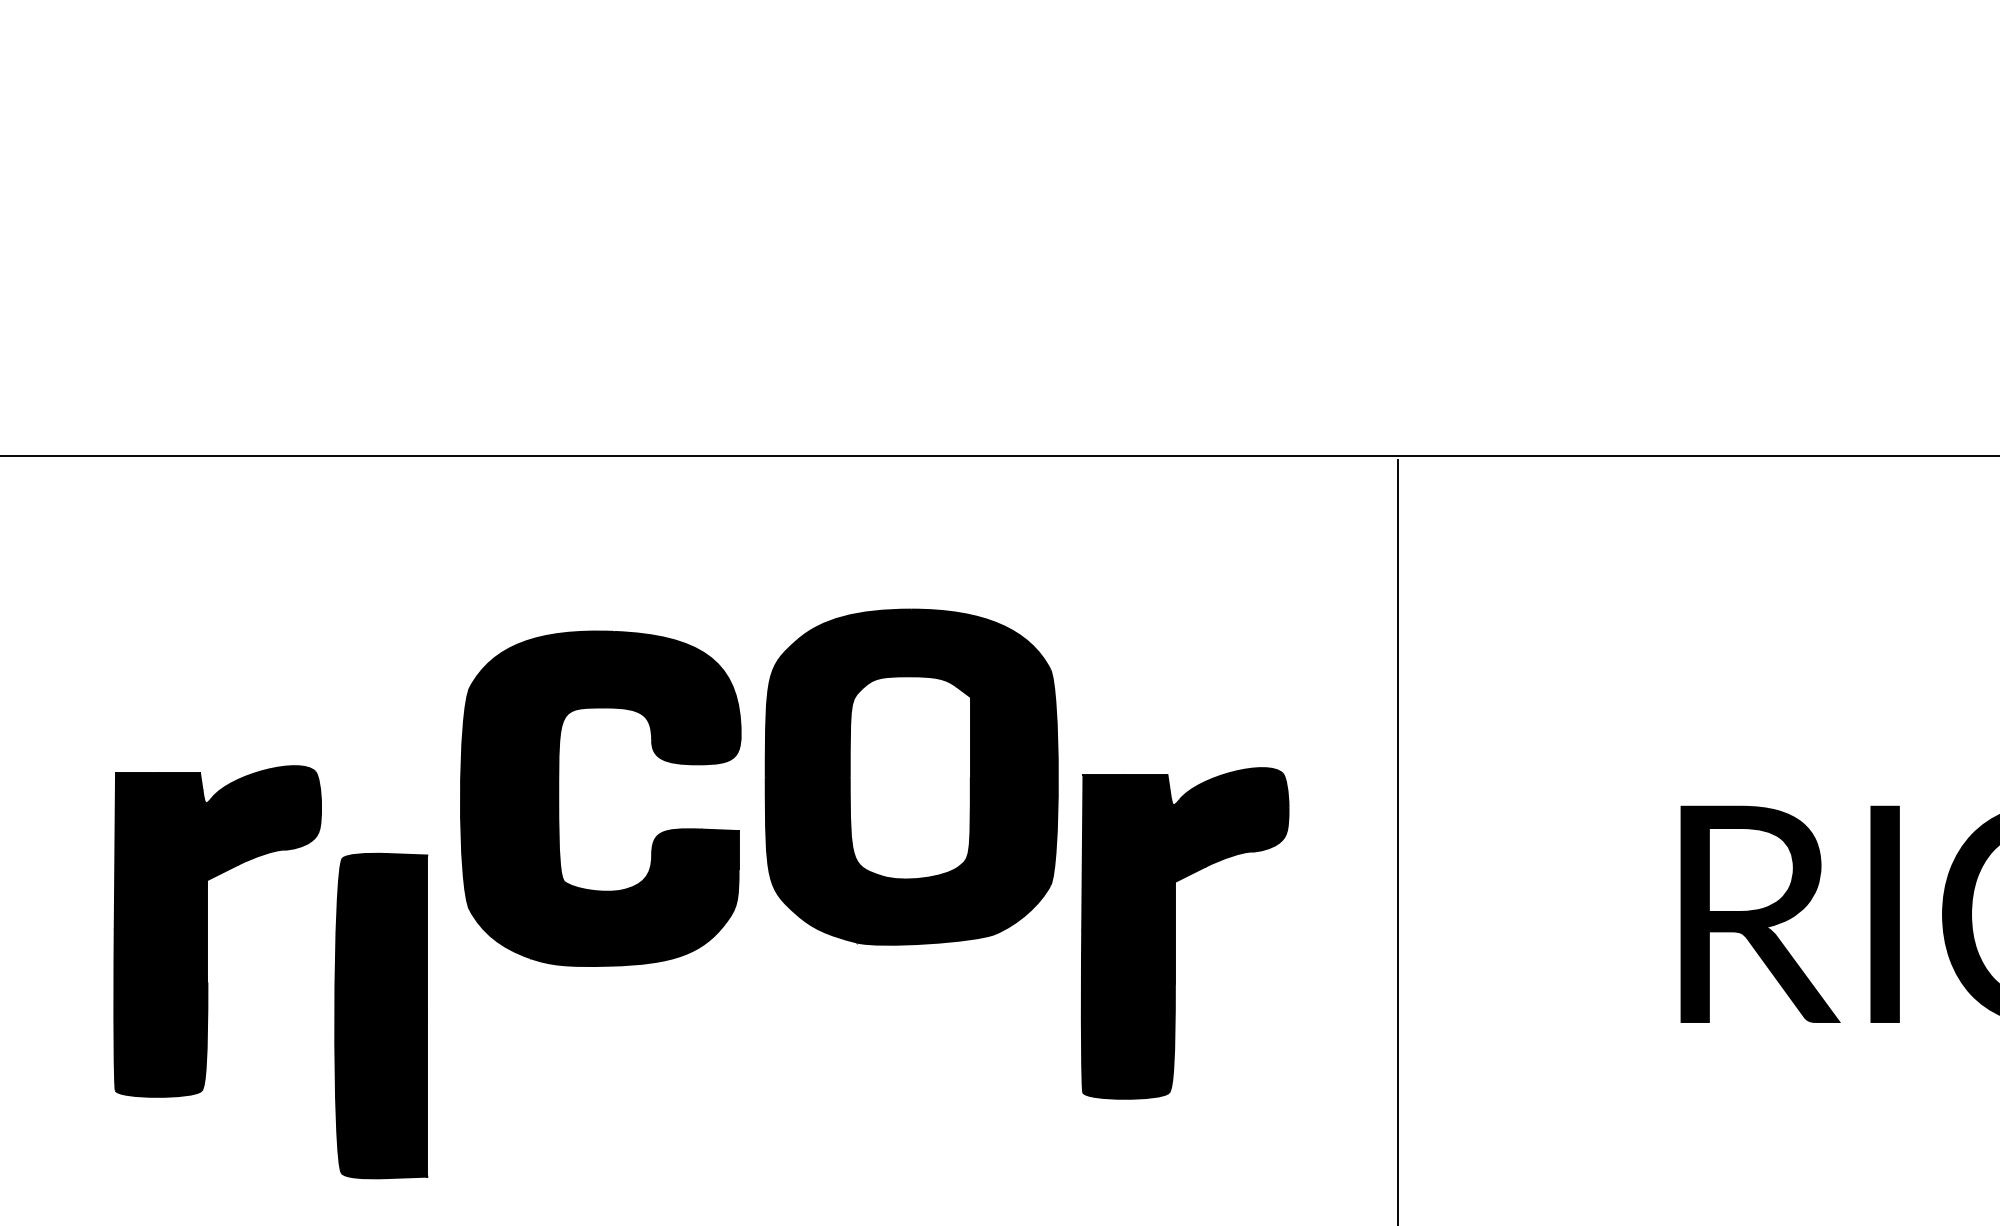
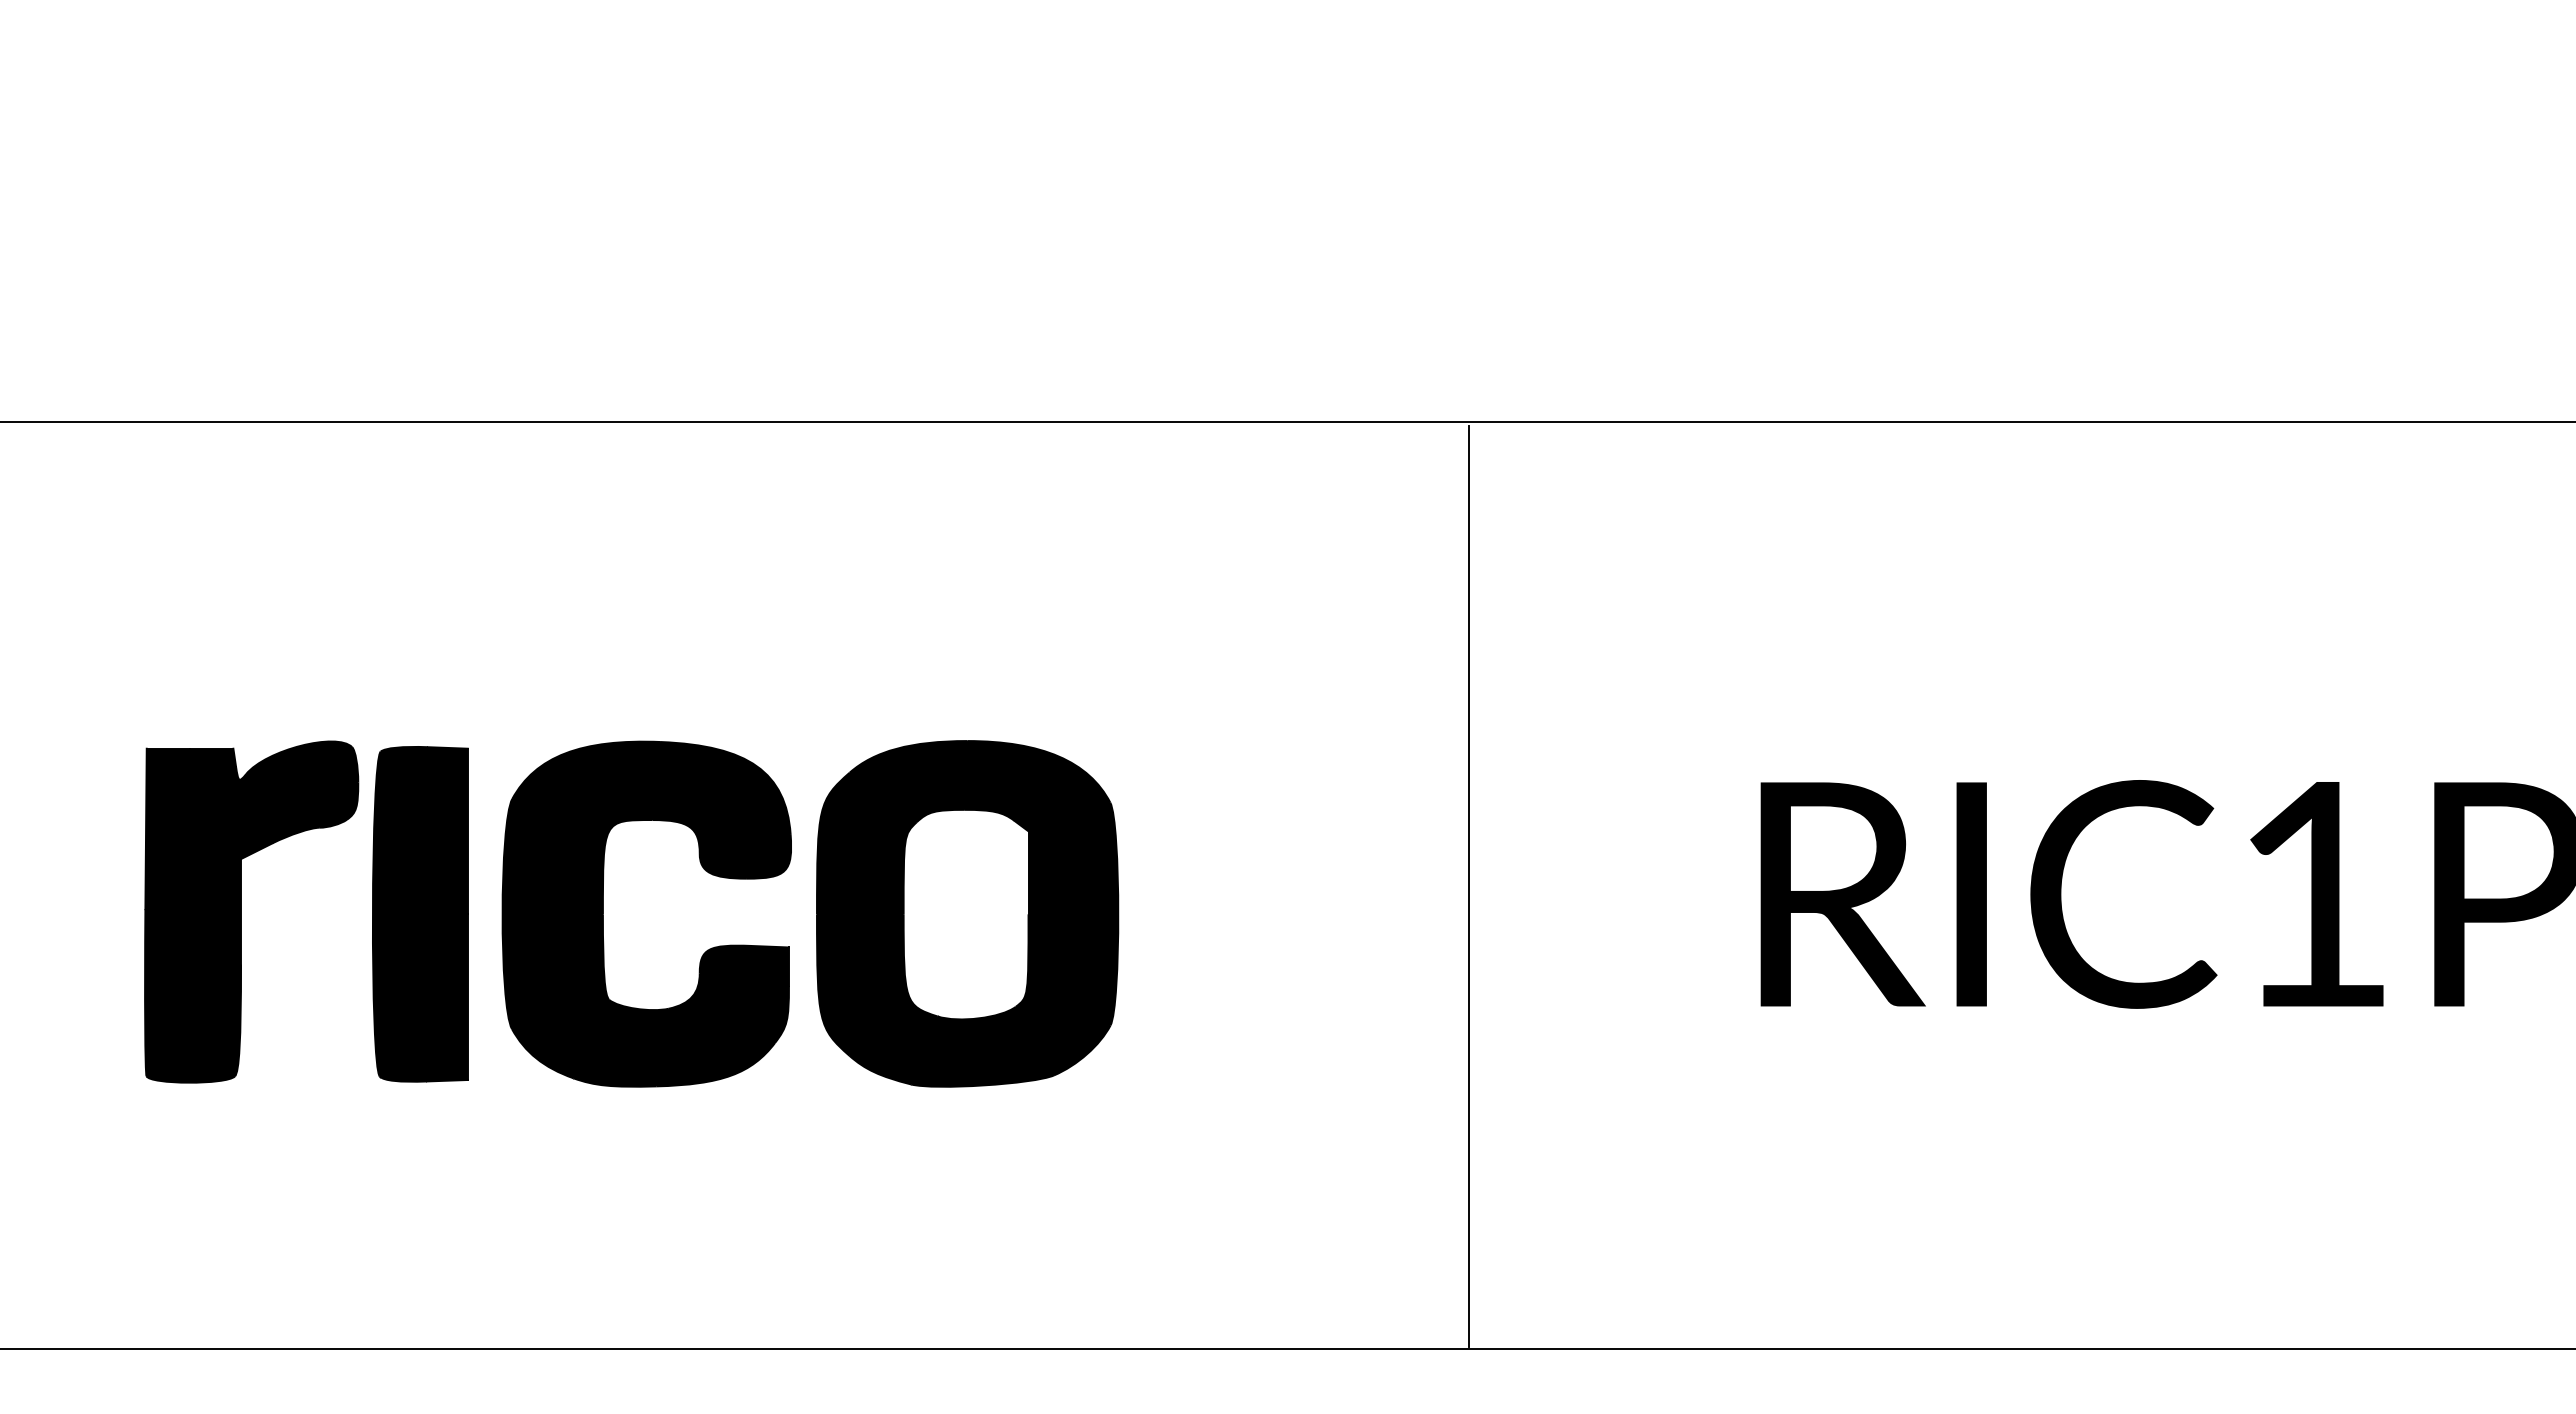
part: (911, 776) -> (967, 913), moved
part: (558, 798) -> (603, 913), moved
part: (1175, 932) -> (1239, 913), removed
part: (381, 1016) -> (420, 914), moved

